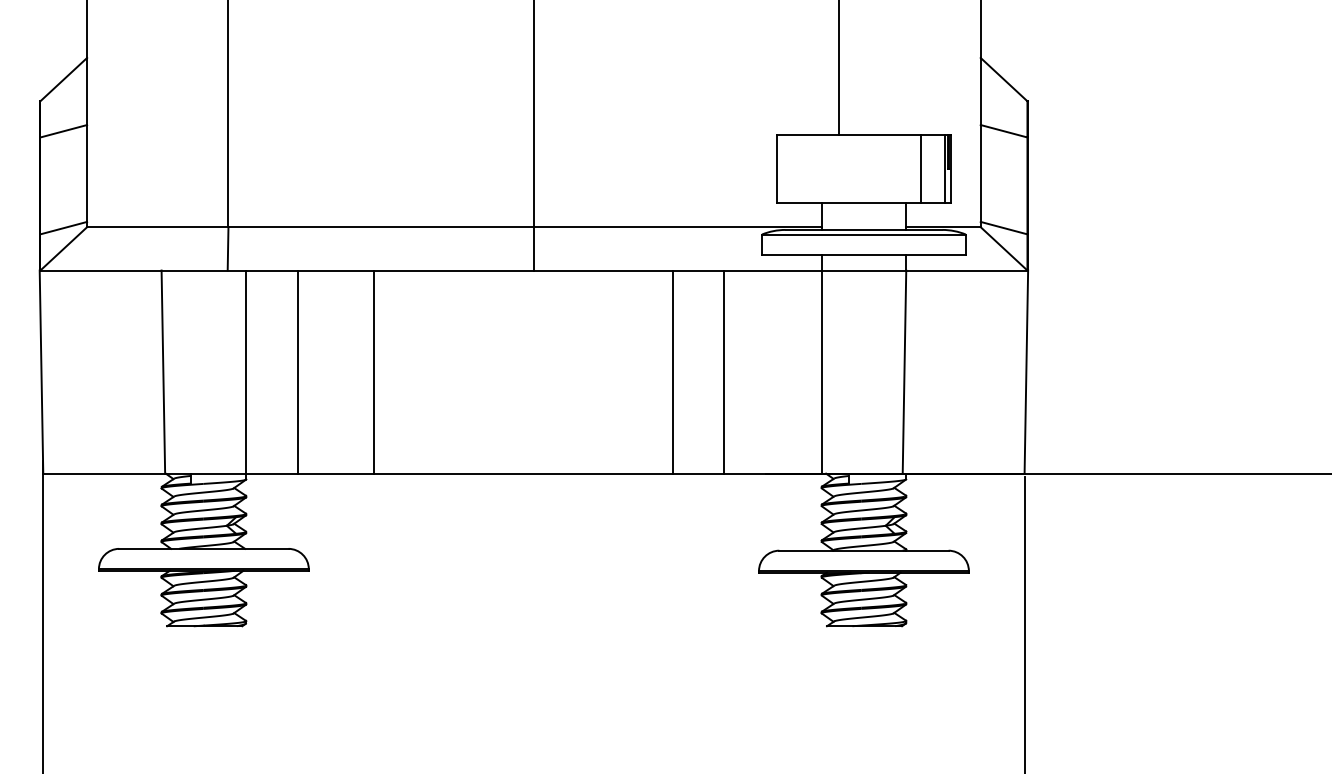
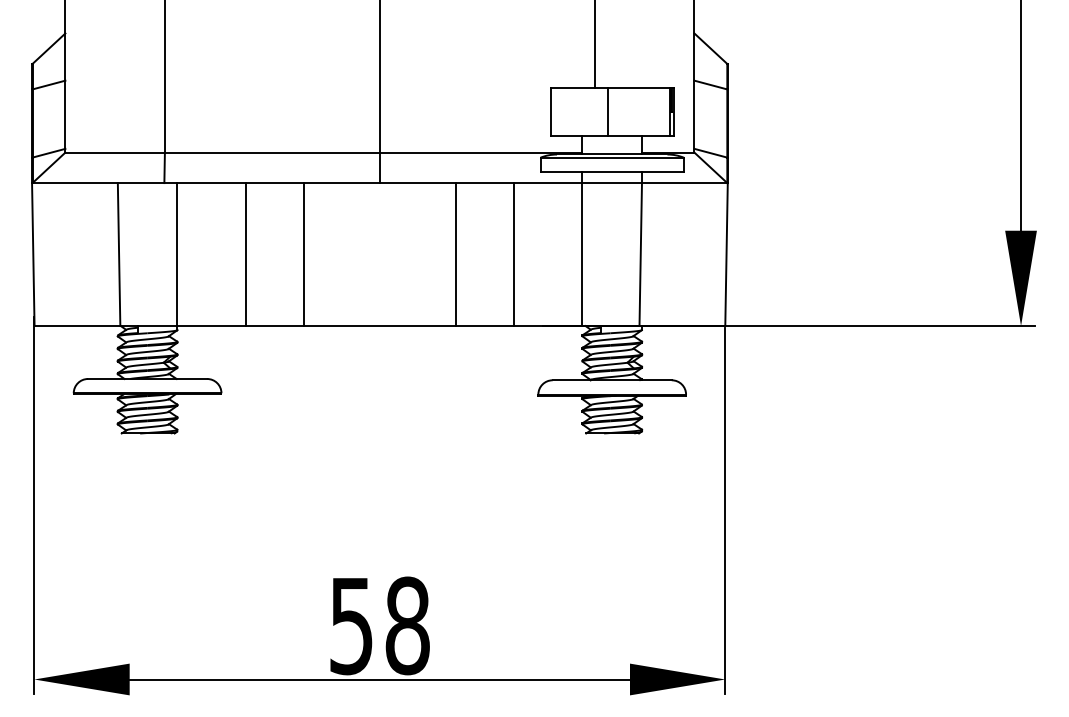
line: (921, 168) -> (608, 111), moved
line: (298, 371) -> (246, 254), moved
line: (374, 371) -> (304, 254), moved
line: (672, 371) -> (455, 254), moved

